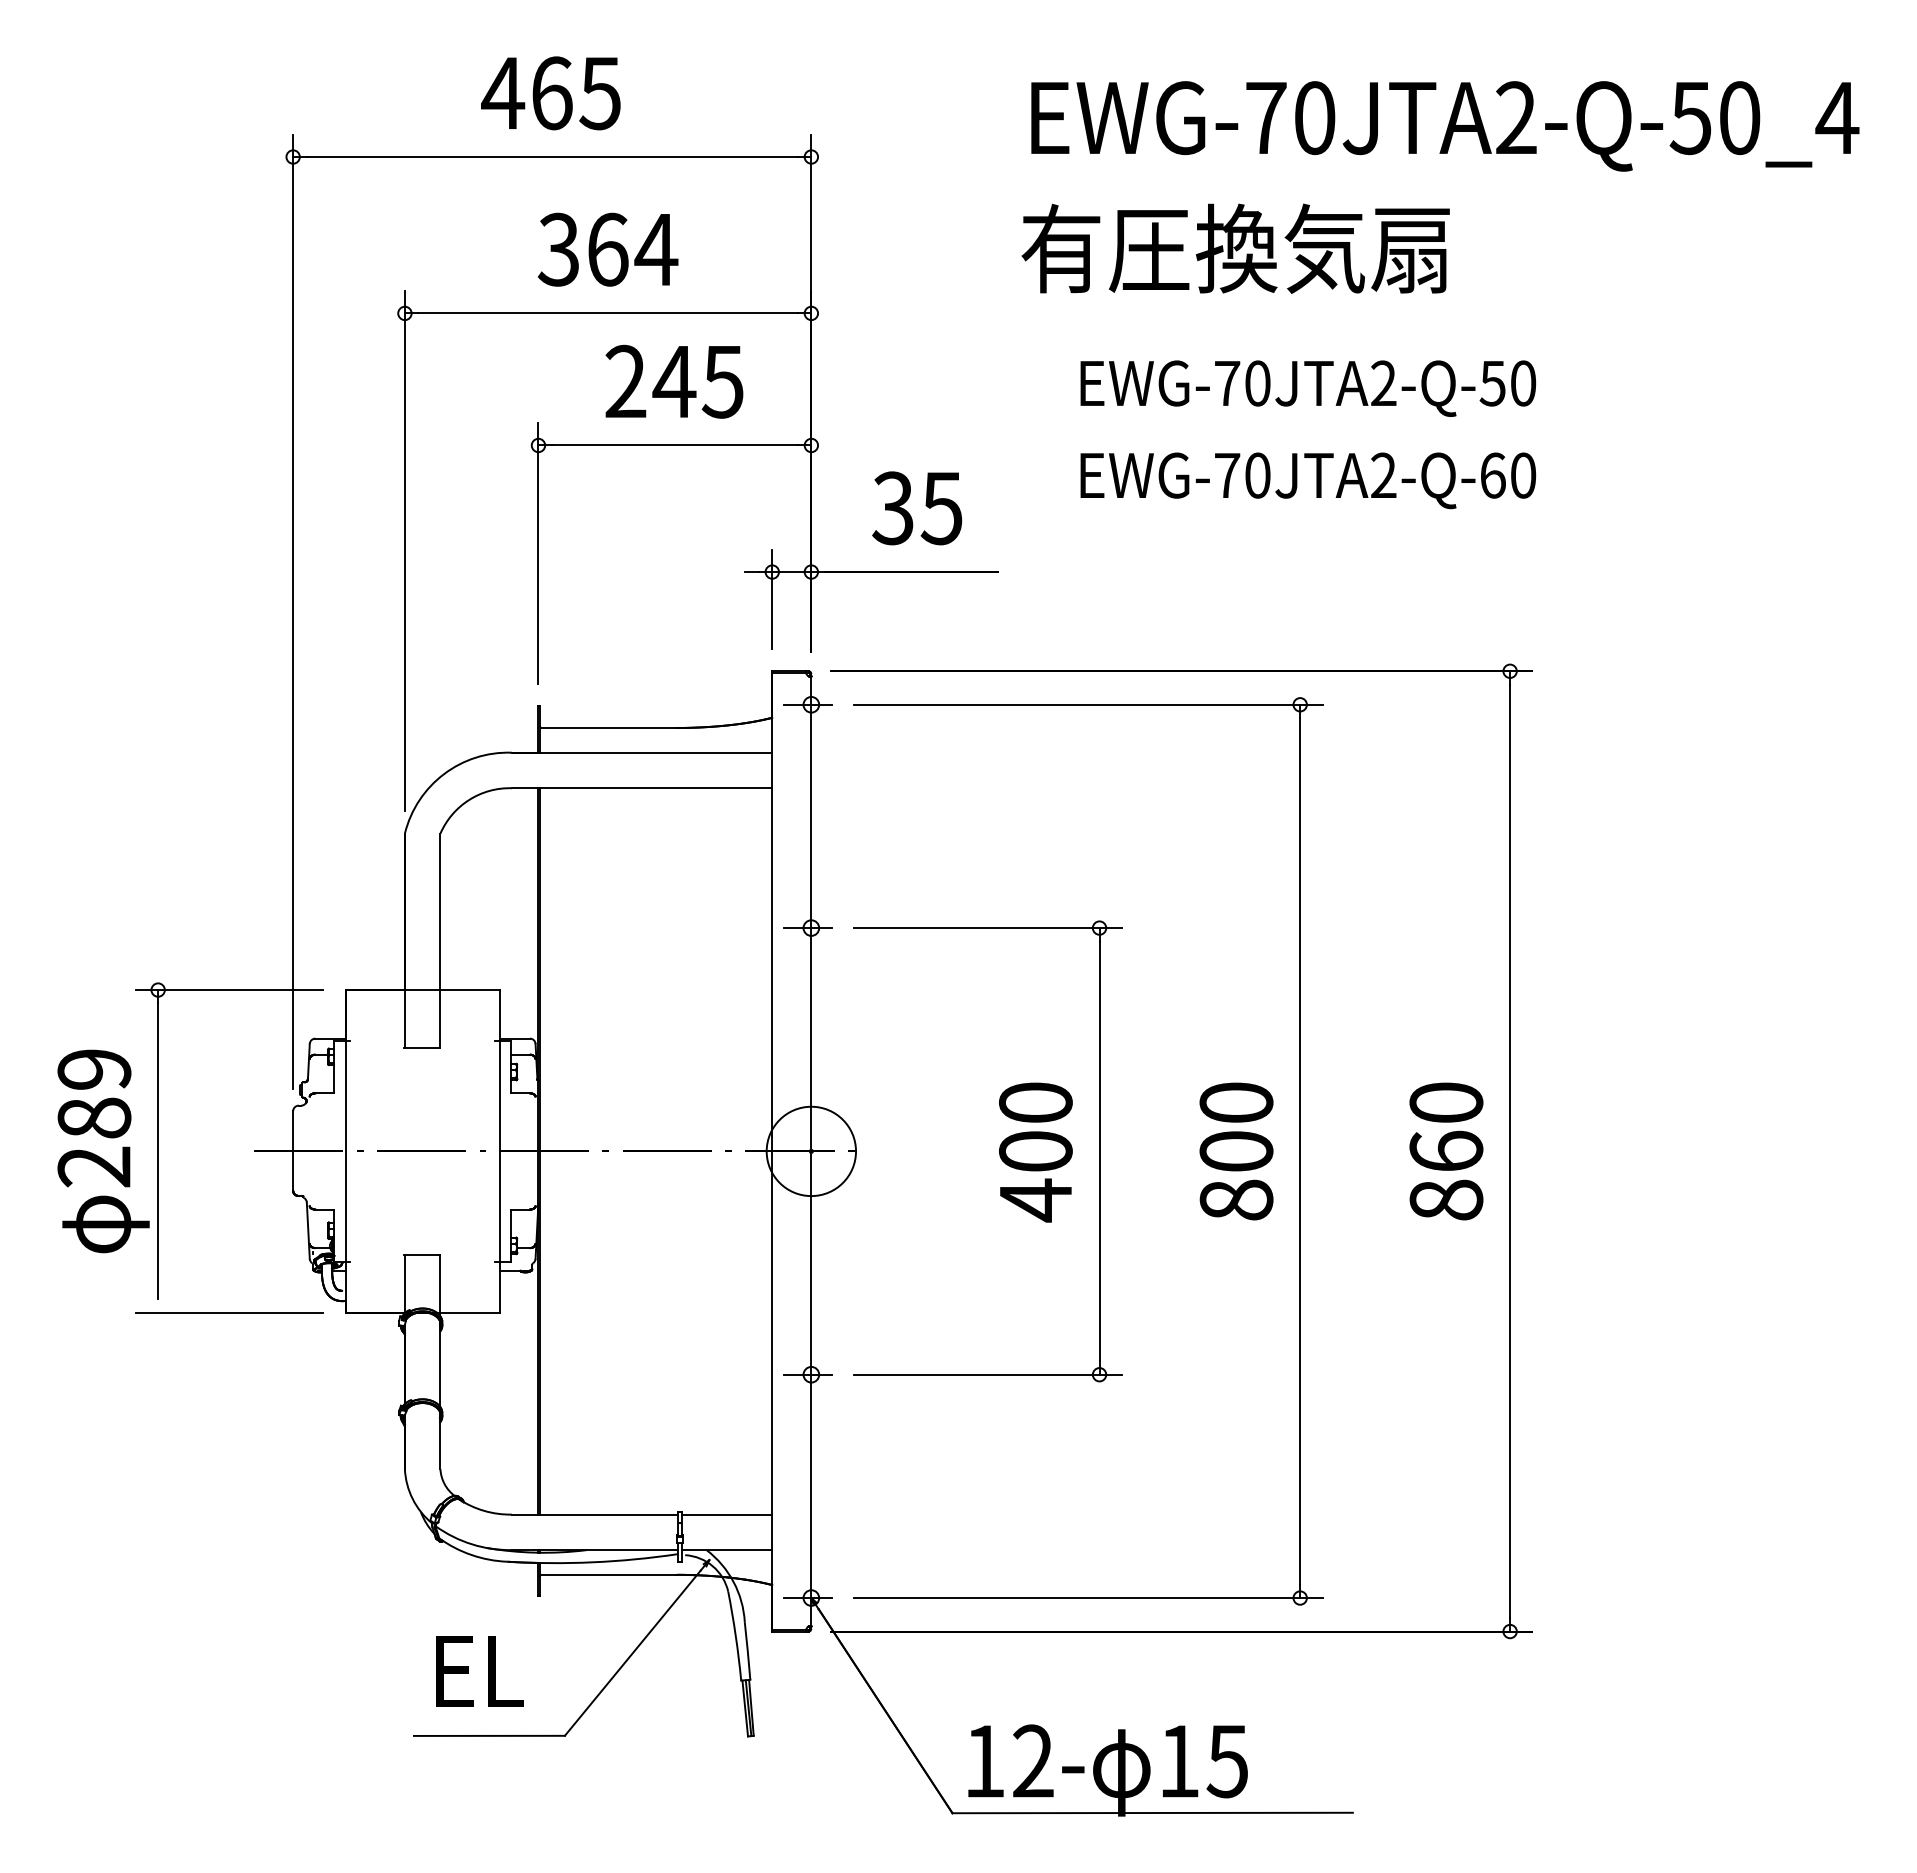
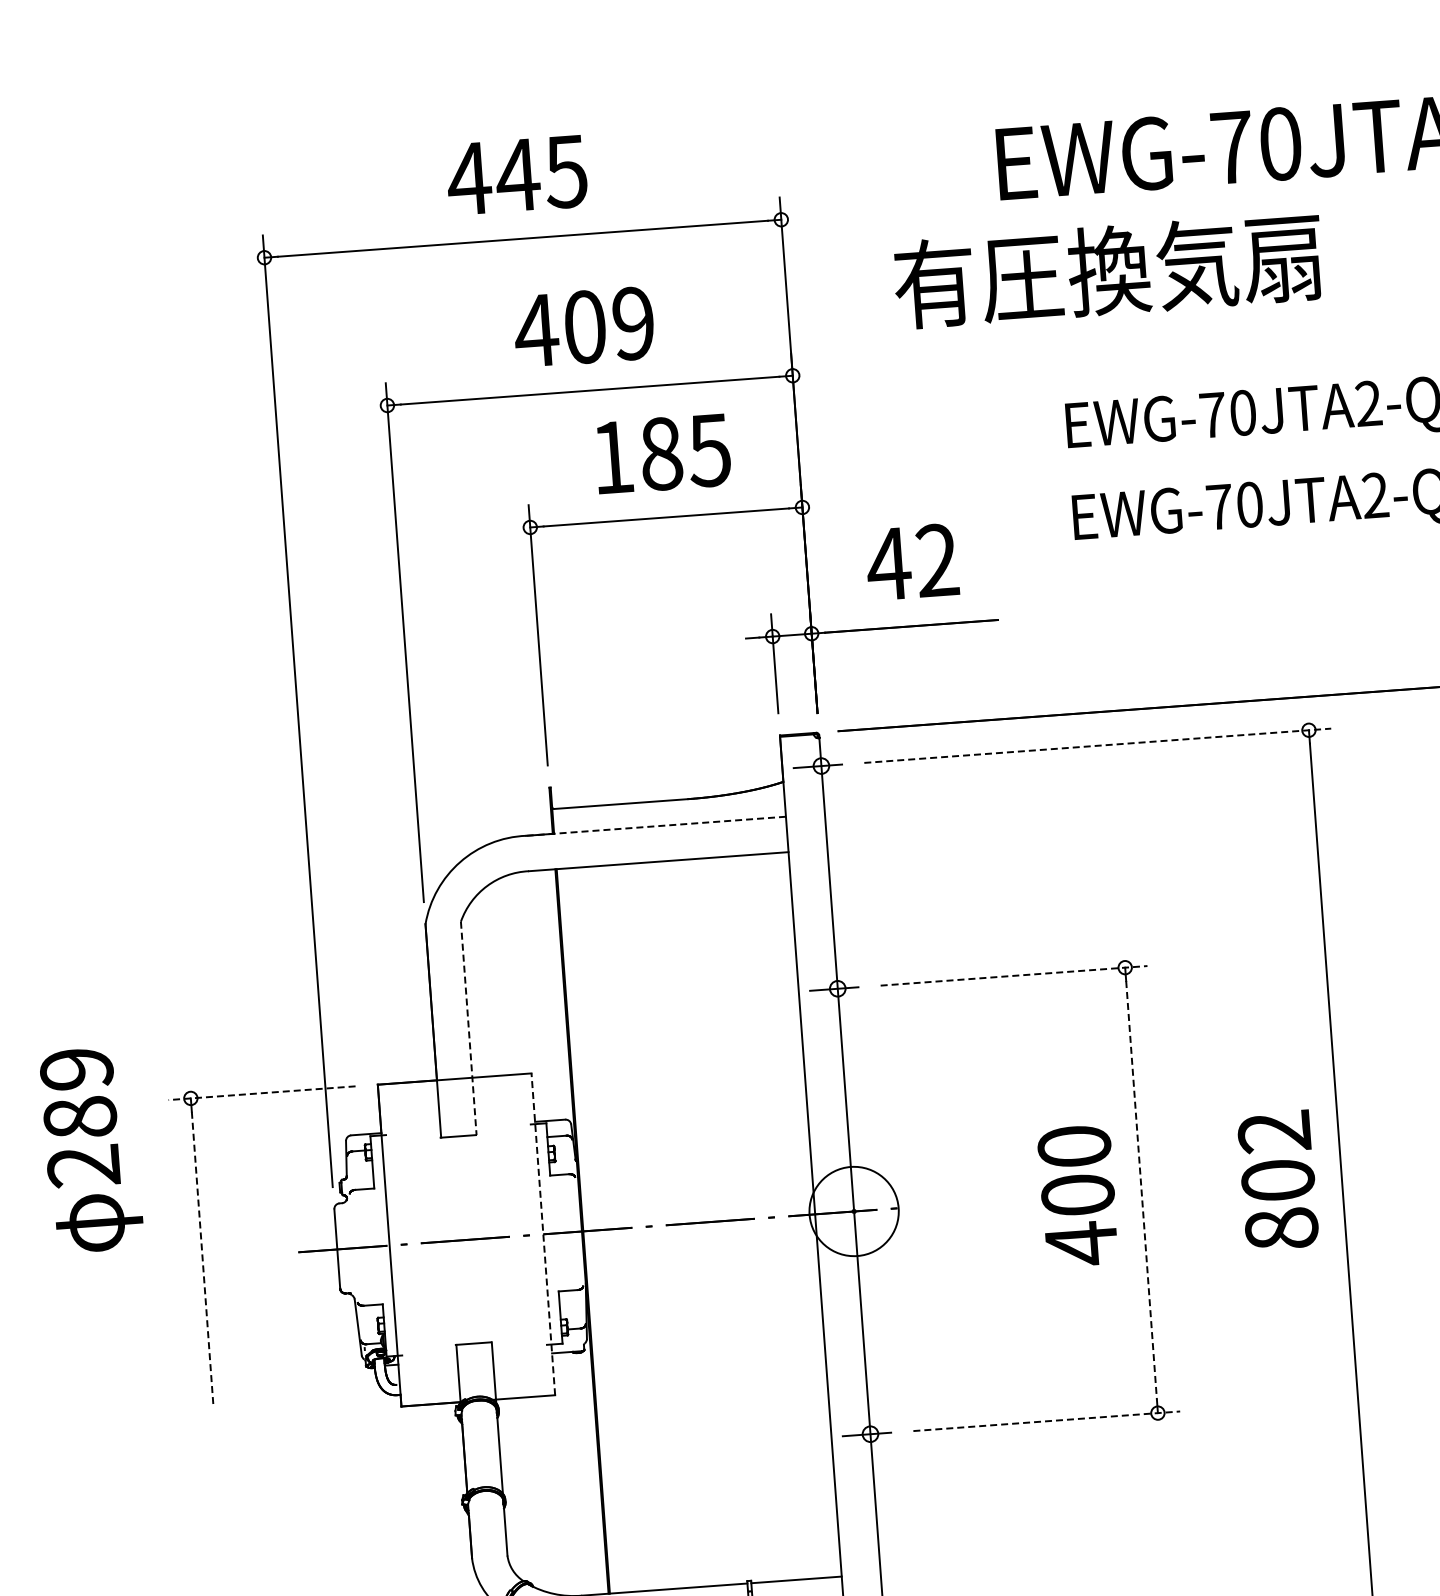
text: (551, 93) -> (517, 175), 465 -> 445
text: (1235, 248) -> (1108, 270), moved
text: (607, 249) -> (584, 326), 364 -> 409
text: (650, 381) -> (637, 455), 245 -> 185
text: (916, 508) -> (911, 562), 35 -> 42
line: (1088, 704) -> (1097, 745), solid -> dashed
line: (641, 752) -> (655, 826), solid -> dashed
line: (988, 928) -> (1014, 976), solid -> dashed
line: (440, 940) -> (468, 1028), solid -> dashed
line: (229, 990) -> (262, 1093), solid -> dashed
text: (1236, 1102) -> (1274, 1131), 800 -> 802
line: (499, 1150) -> (543, 1233), solid -> dashed
text: (103, 1151) -> (91, 1150), moved
line: (158, 1151) -> (203, 1259), solid -> dashed
line: (1099, 1151) -> (1141, 1190), solid -> dashed
line: (229, 1312) -> (285, 1414), removed
line: (988, 1374) -> (1047, 1421), solid -> dashed

